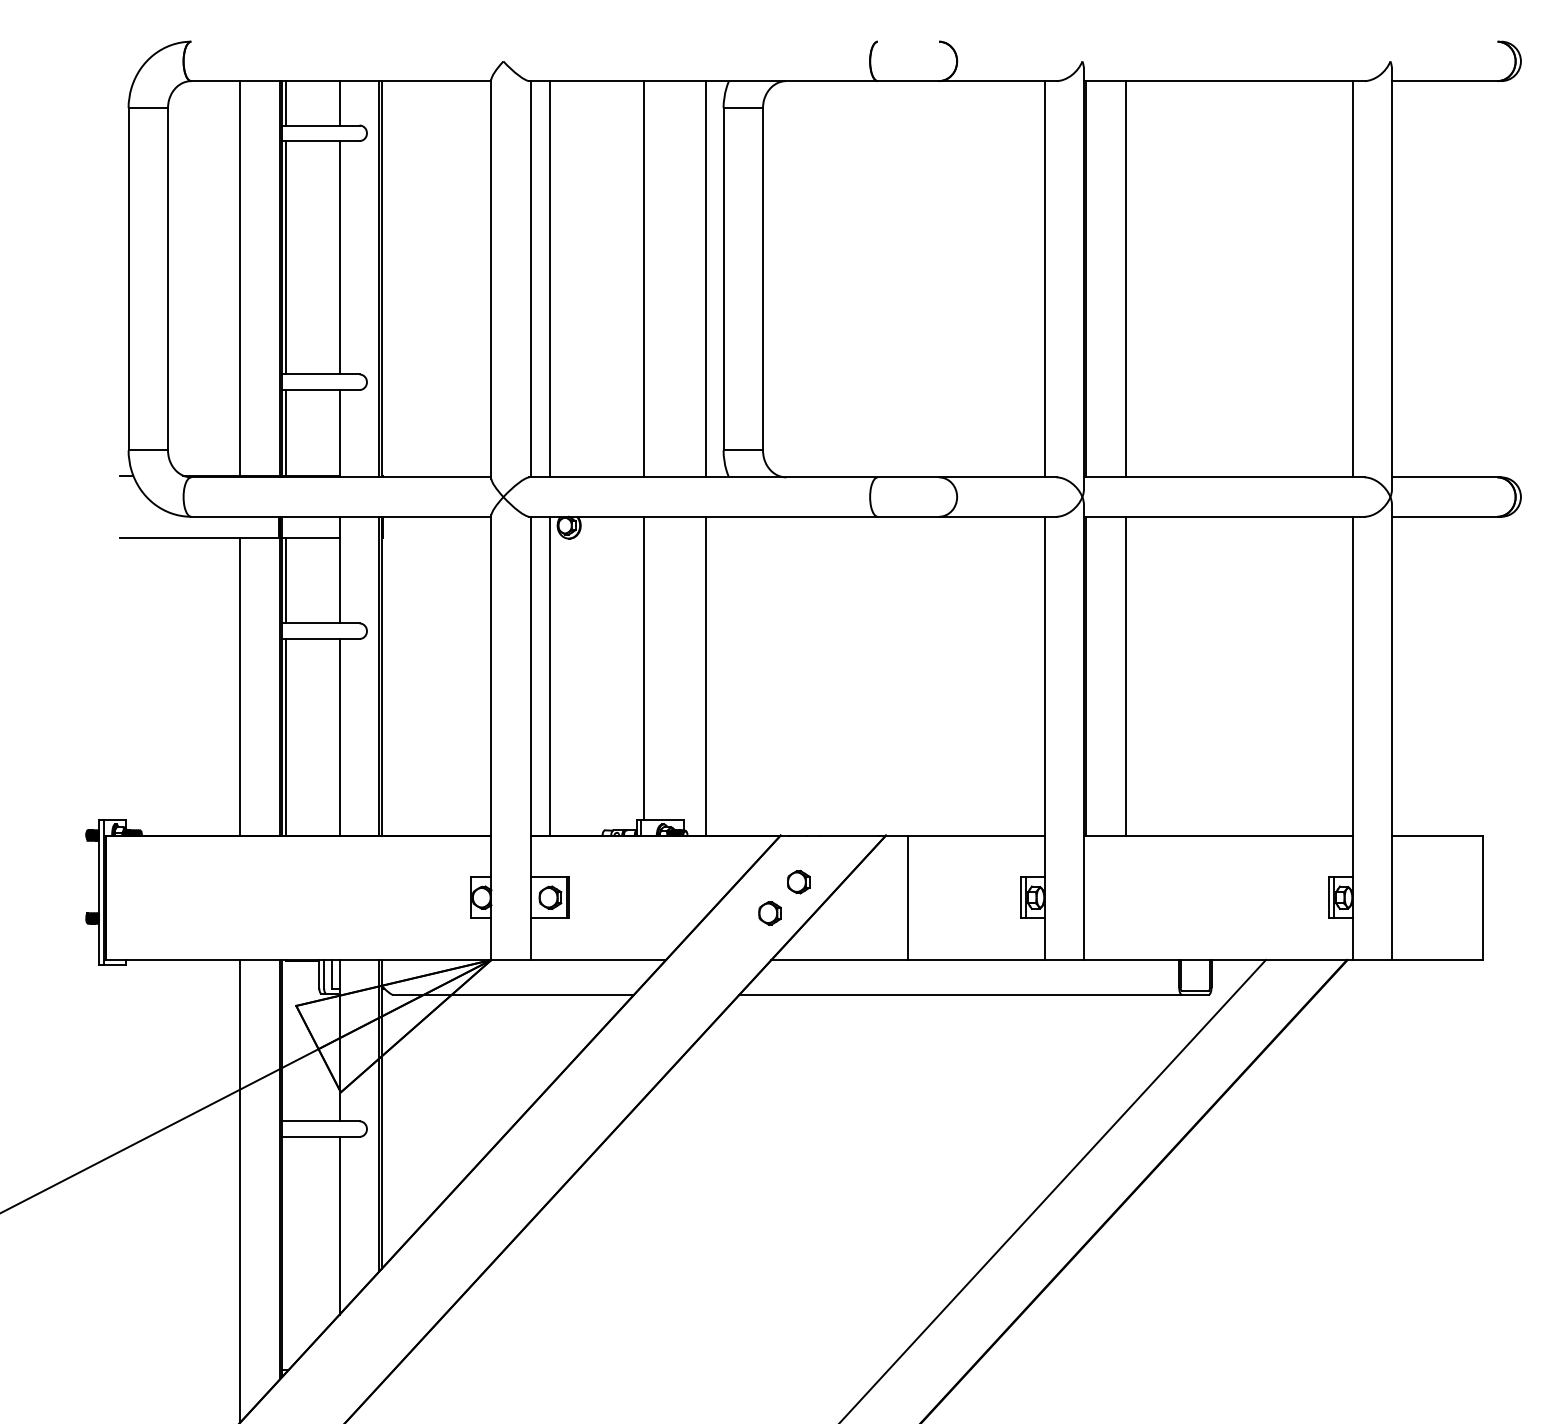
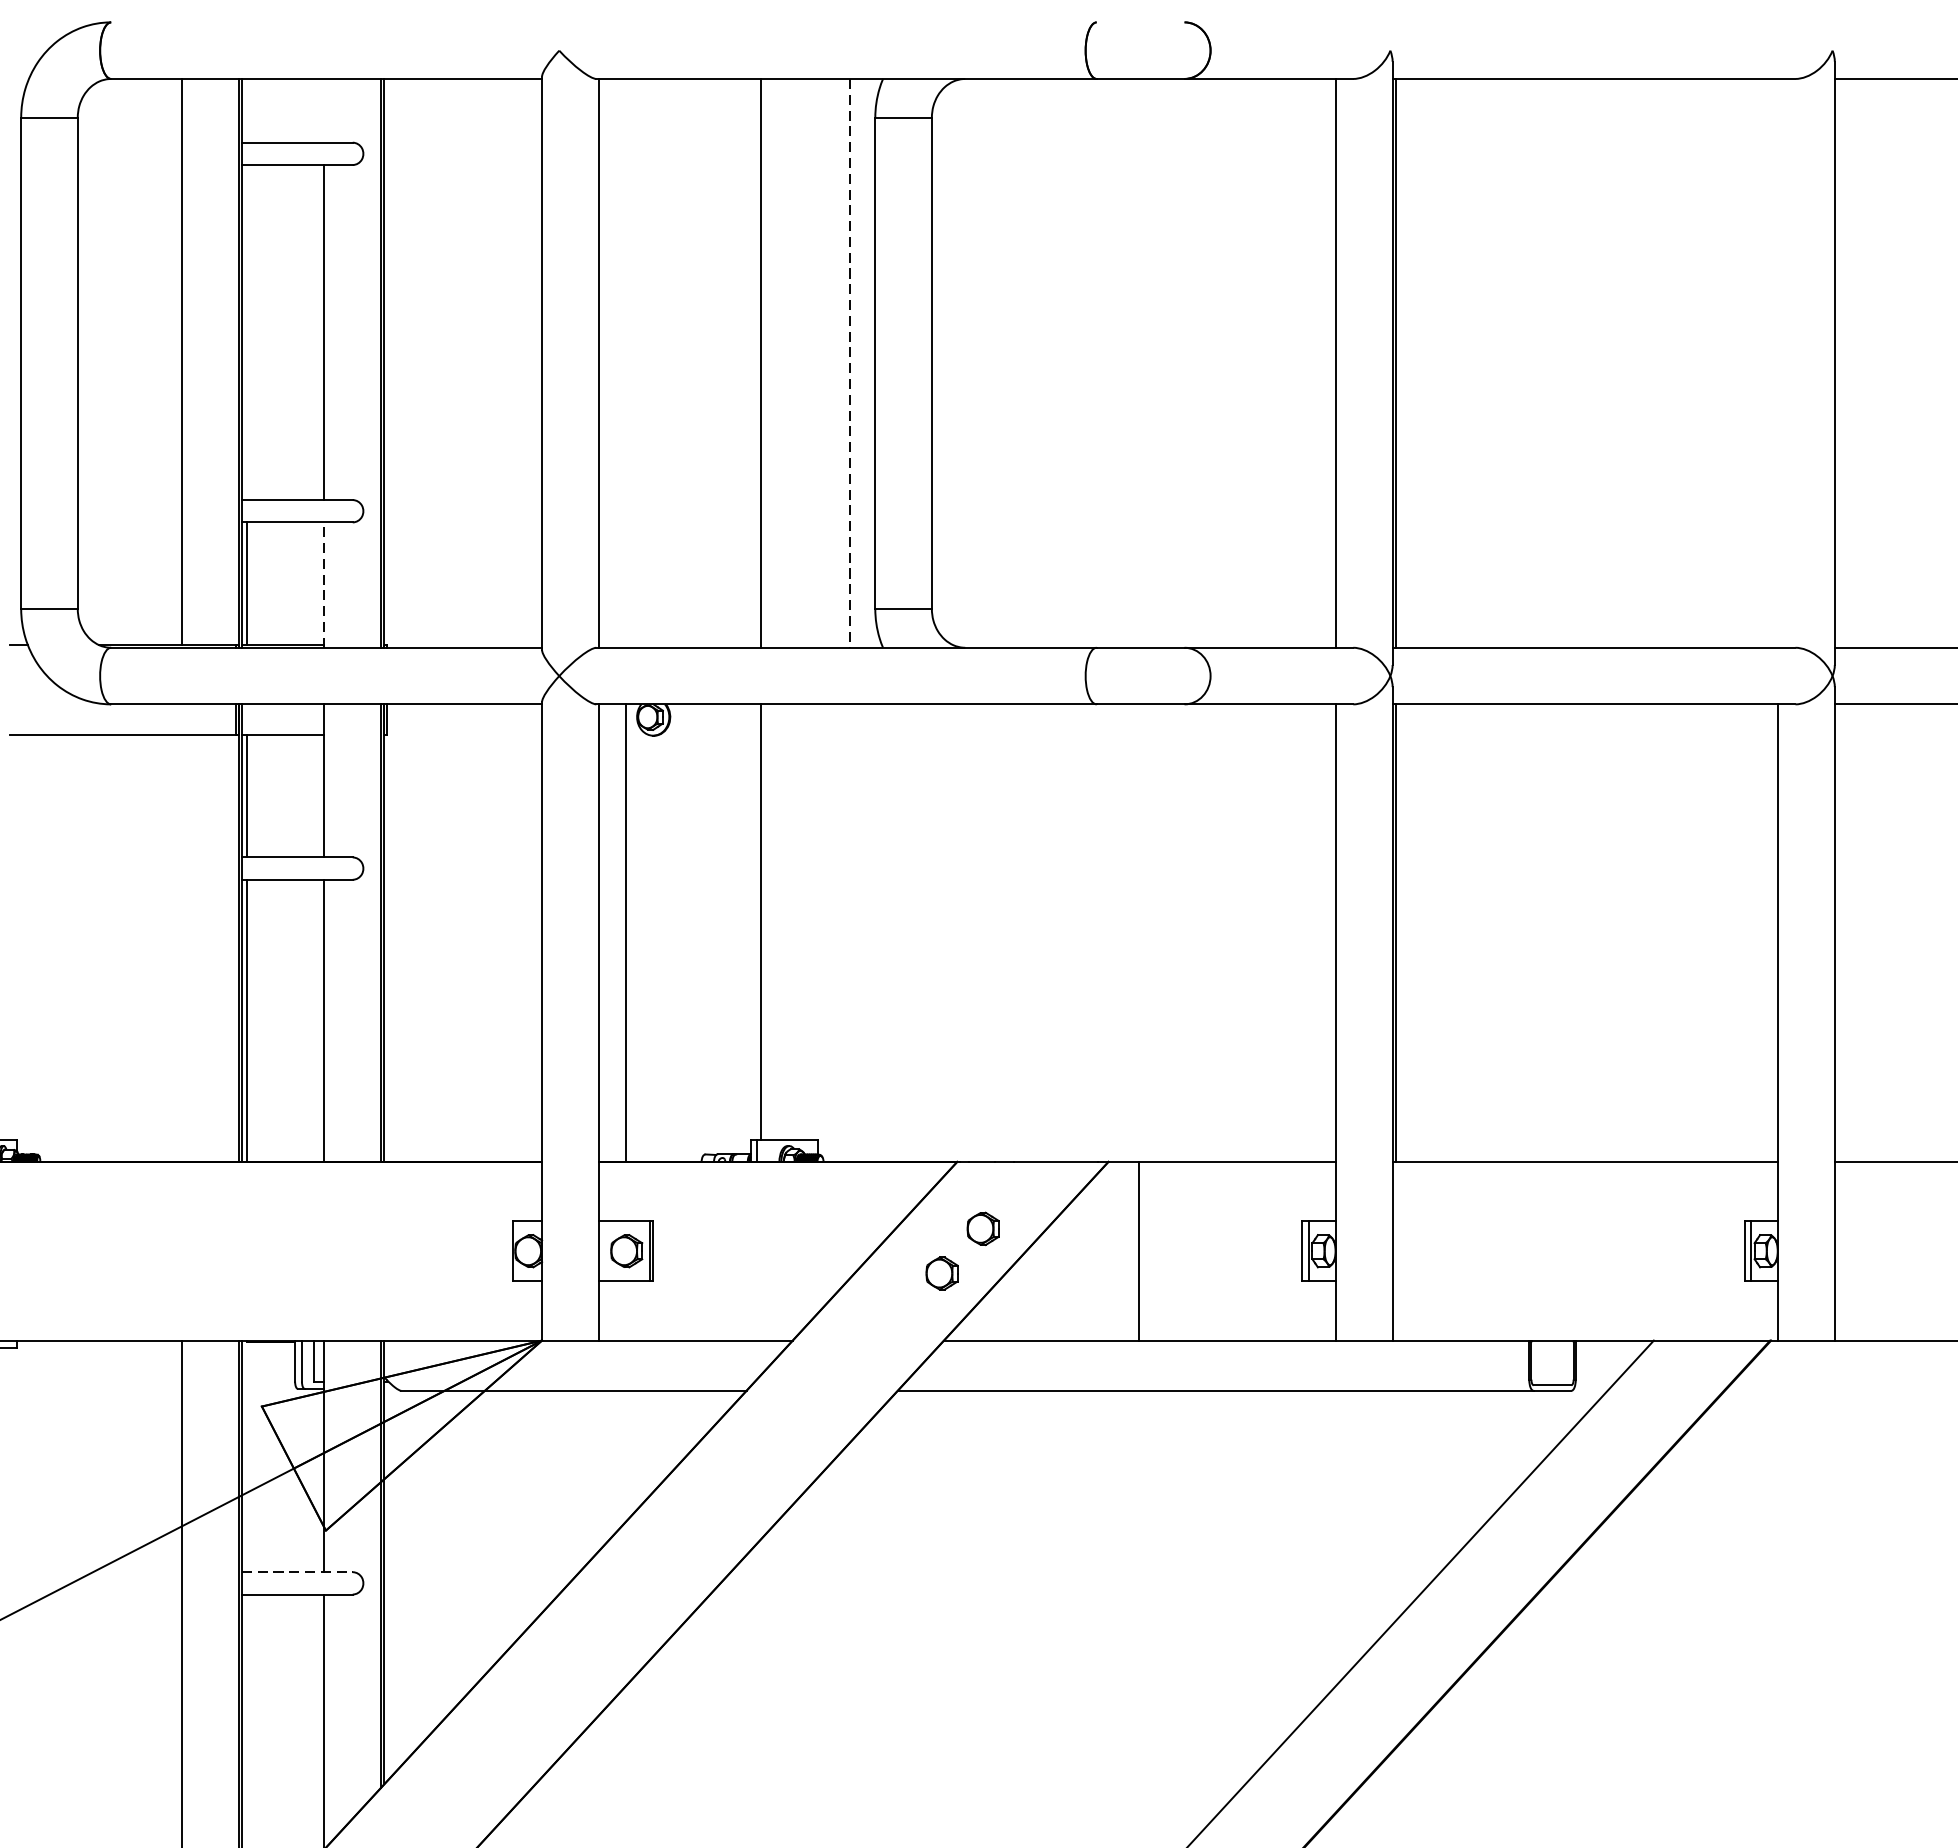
line: (286, 103) -> (247, 111), removed
line: (339, 103) -> (323, 111), removed
line: (286, 257) -> (247, 332), removed
line: (550, 279) -> (626, 363), removed
line: (706, 279) -> (850, 363), solid -> dashed
line: (1125, 279) -> (1452, 363), removed
line: (1352, 279) -> (1778, 363), removed
line: (339, 433) -> (323, 584), solid -> dashed
line: (706, 675) -> (850, 932), removed
line: (1125, 675) -> (1452, 932), removed
line: (240, 686) -> (181, 947), removed
line: (320, 1121) -> (296, 1572), solid -> dashed

